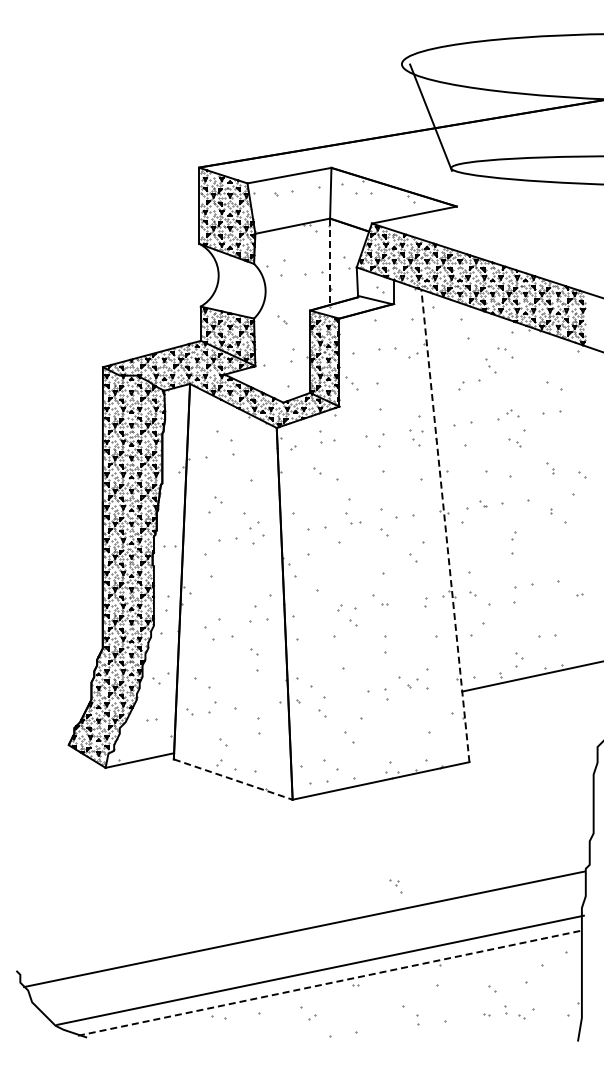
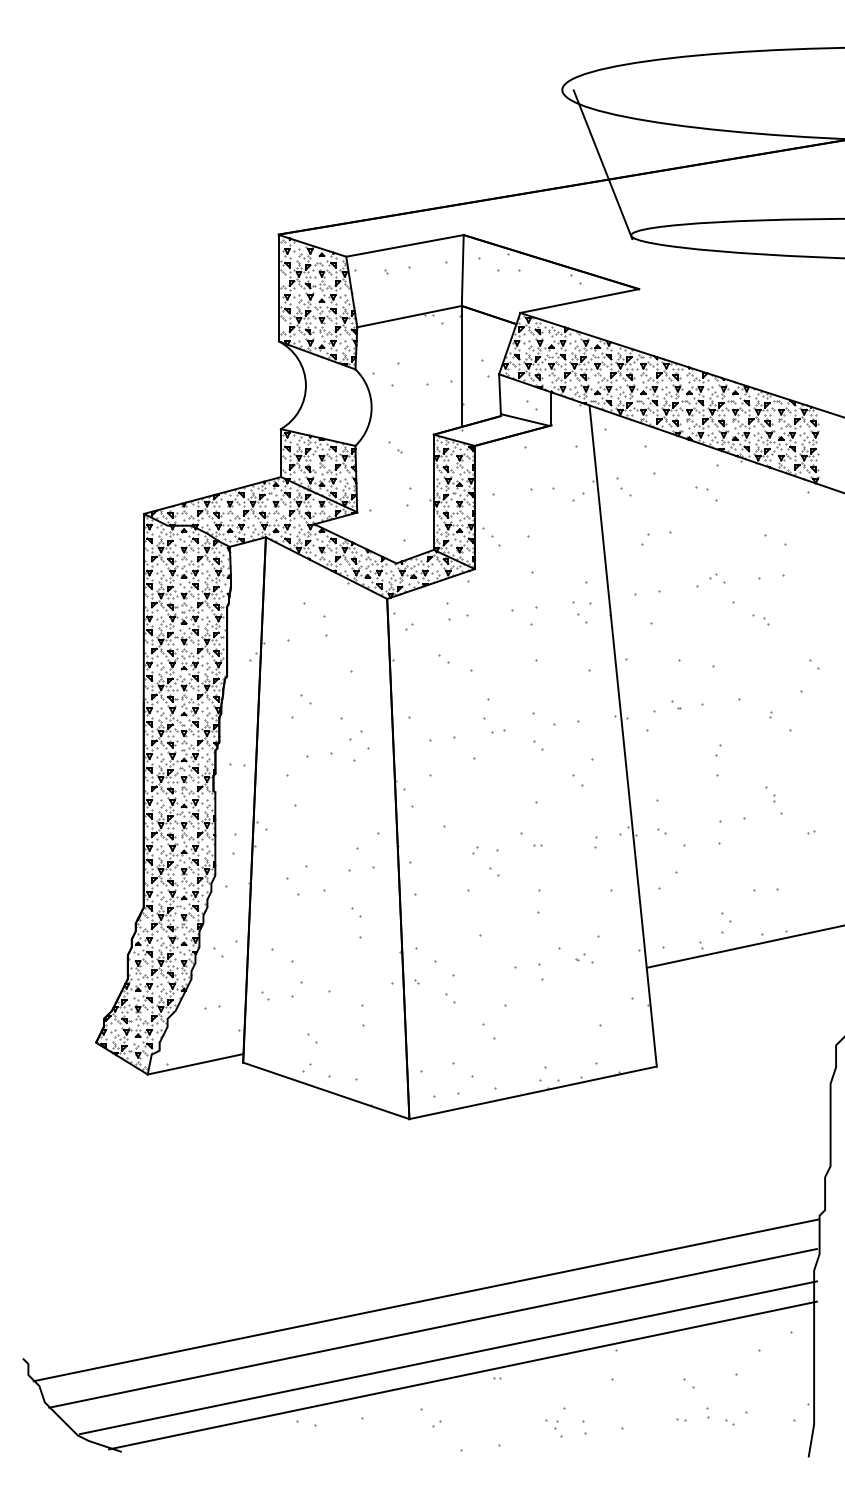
line: (330, 262) -> (462, 367), dashed -> solid
part: (490, 365) -> (623, 486), moved
part: (514, 442) -> (760, 619), moved
part: (550, 468) -> (770, 794), moved
line: (445, 525) -> (623, 735), dashed -> solid
part: (417, 684) -> (584, 957), size x0.62
line: (233, 779) -> (326, 1090), dashed -> solid
part: (395, 886) -> (553, 1429), moved
line: (309, 949) -> (432, 1328), added
line: (331, 982) -> (463, 1374), dashed -> solid

